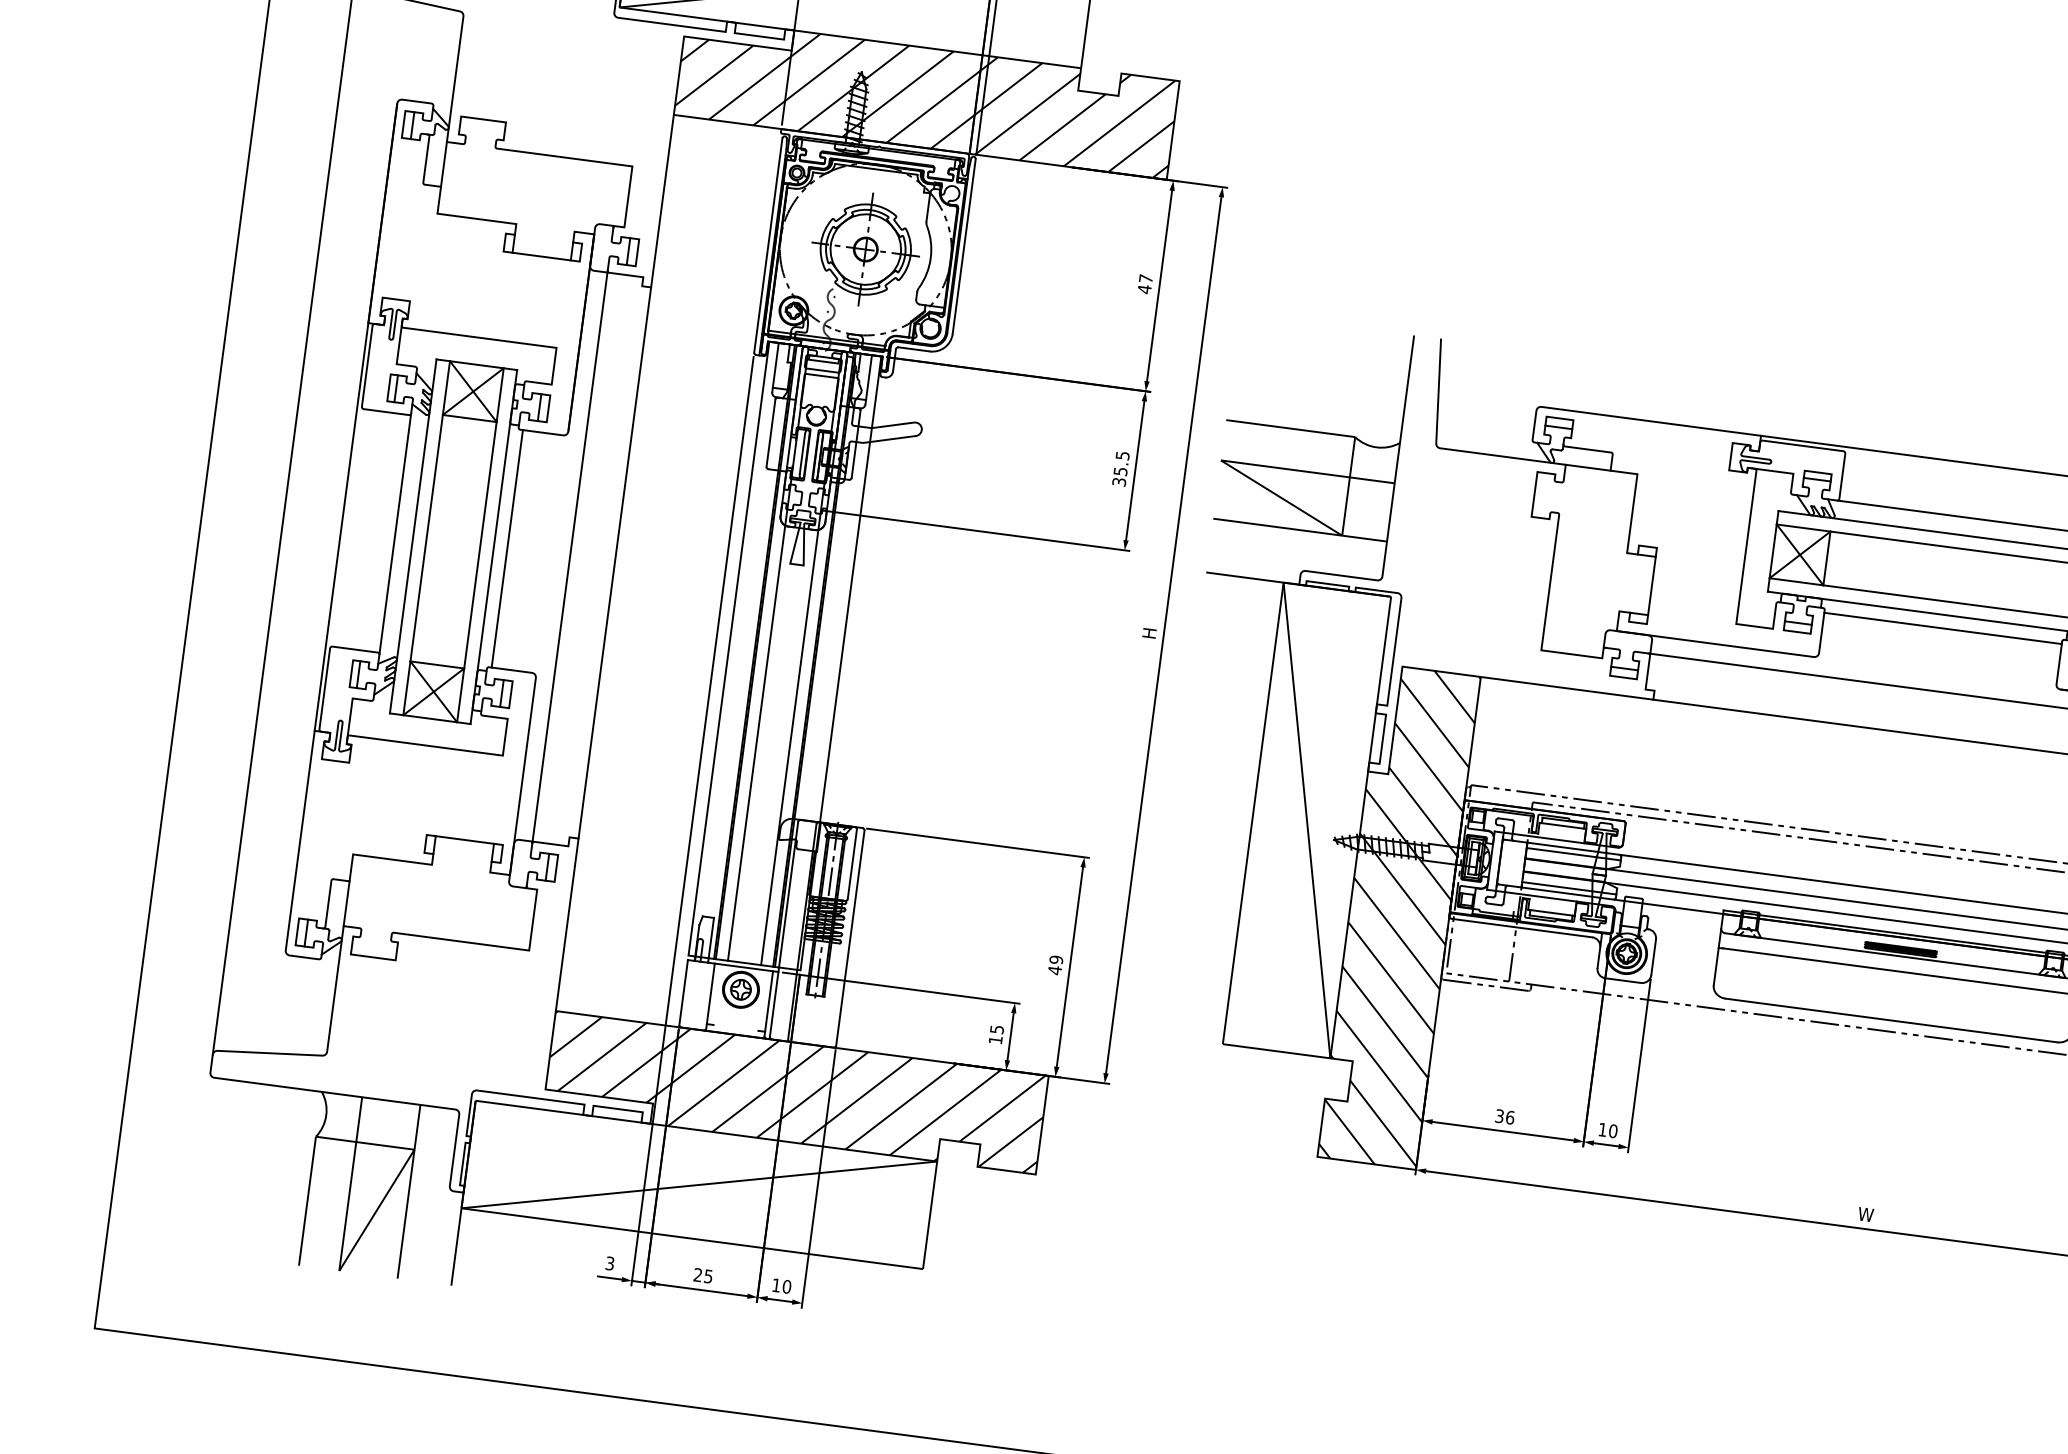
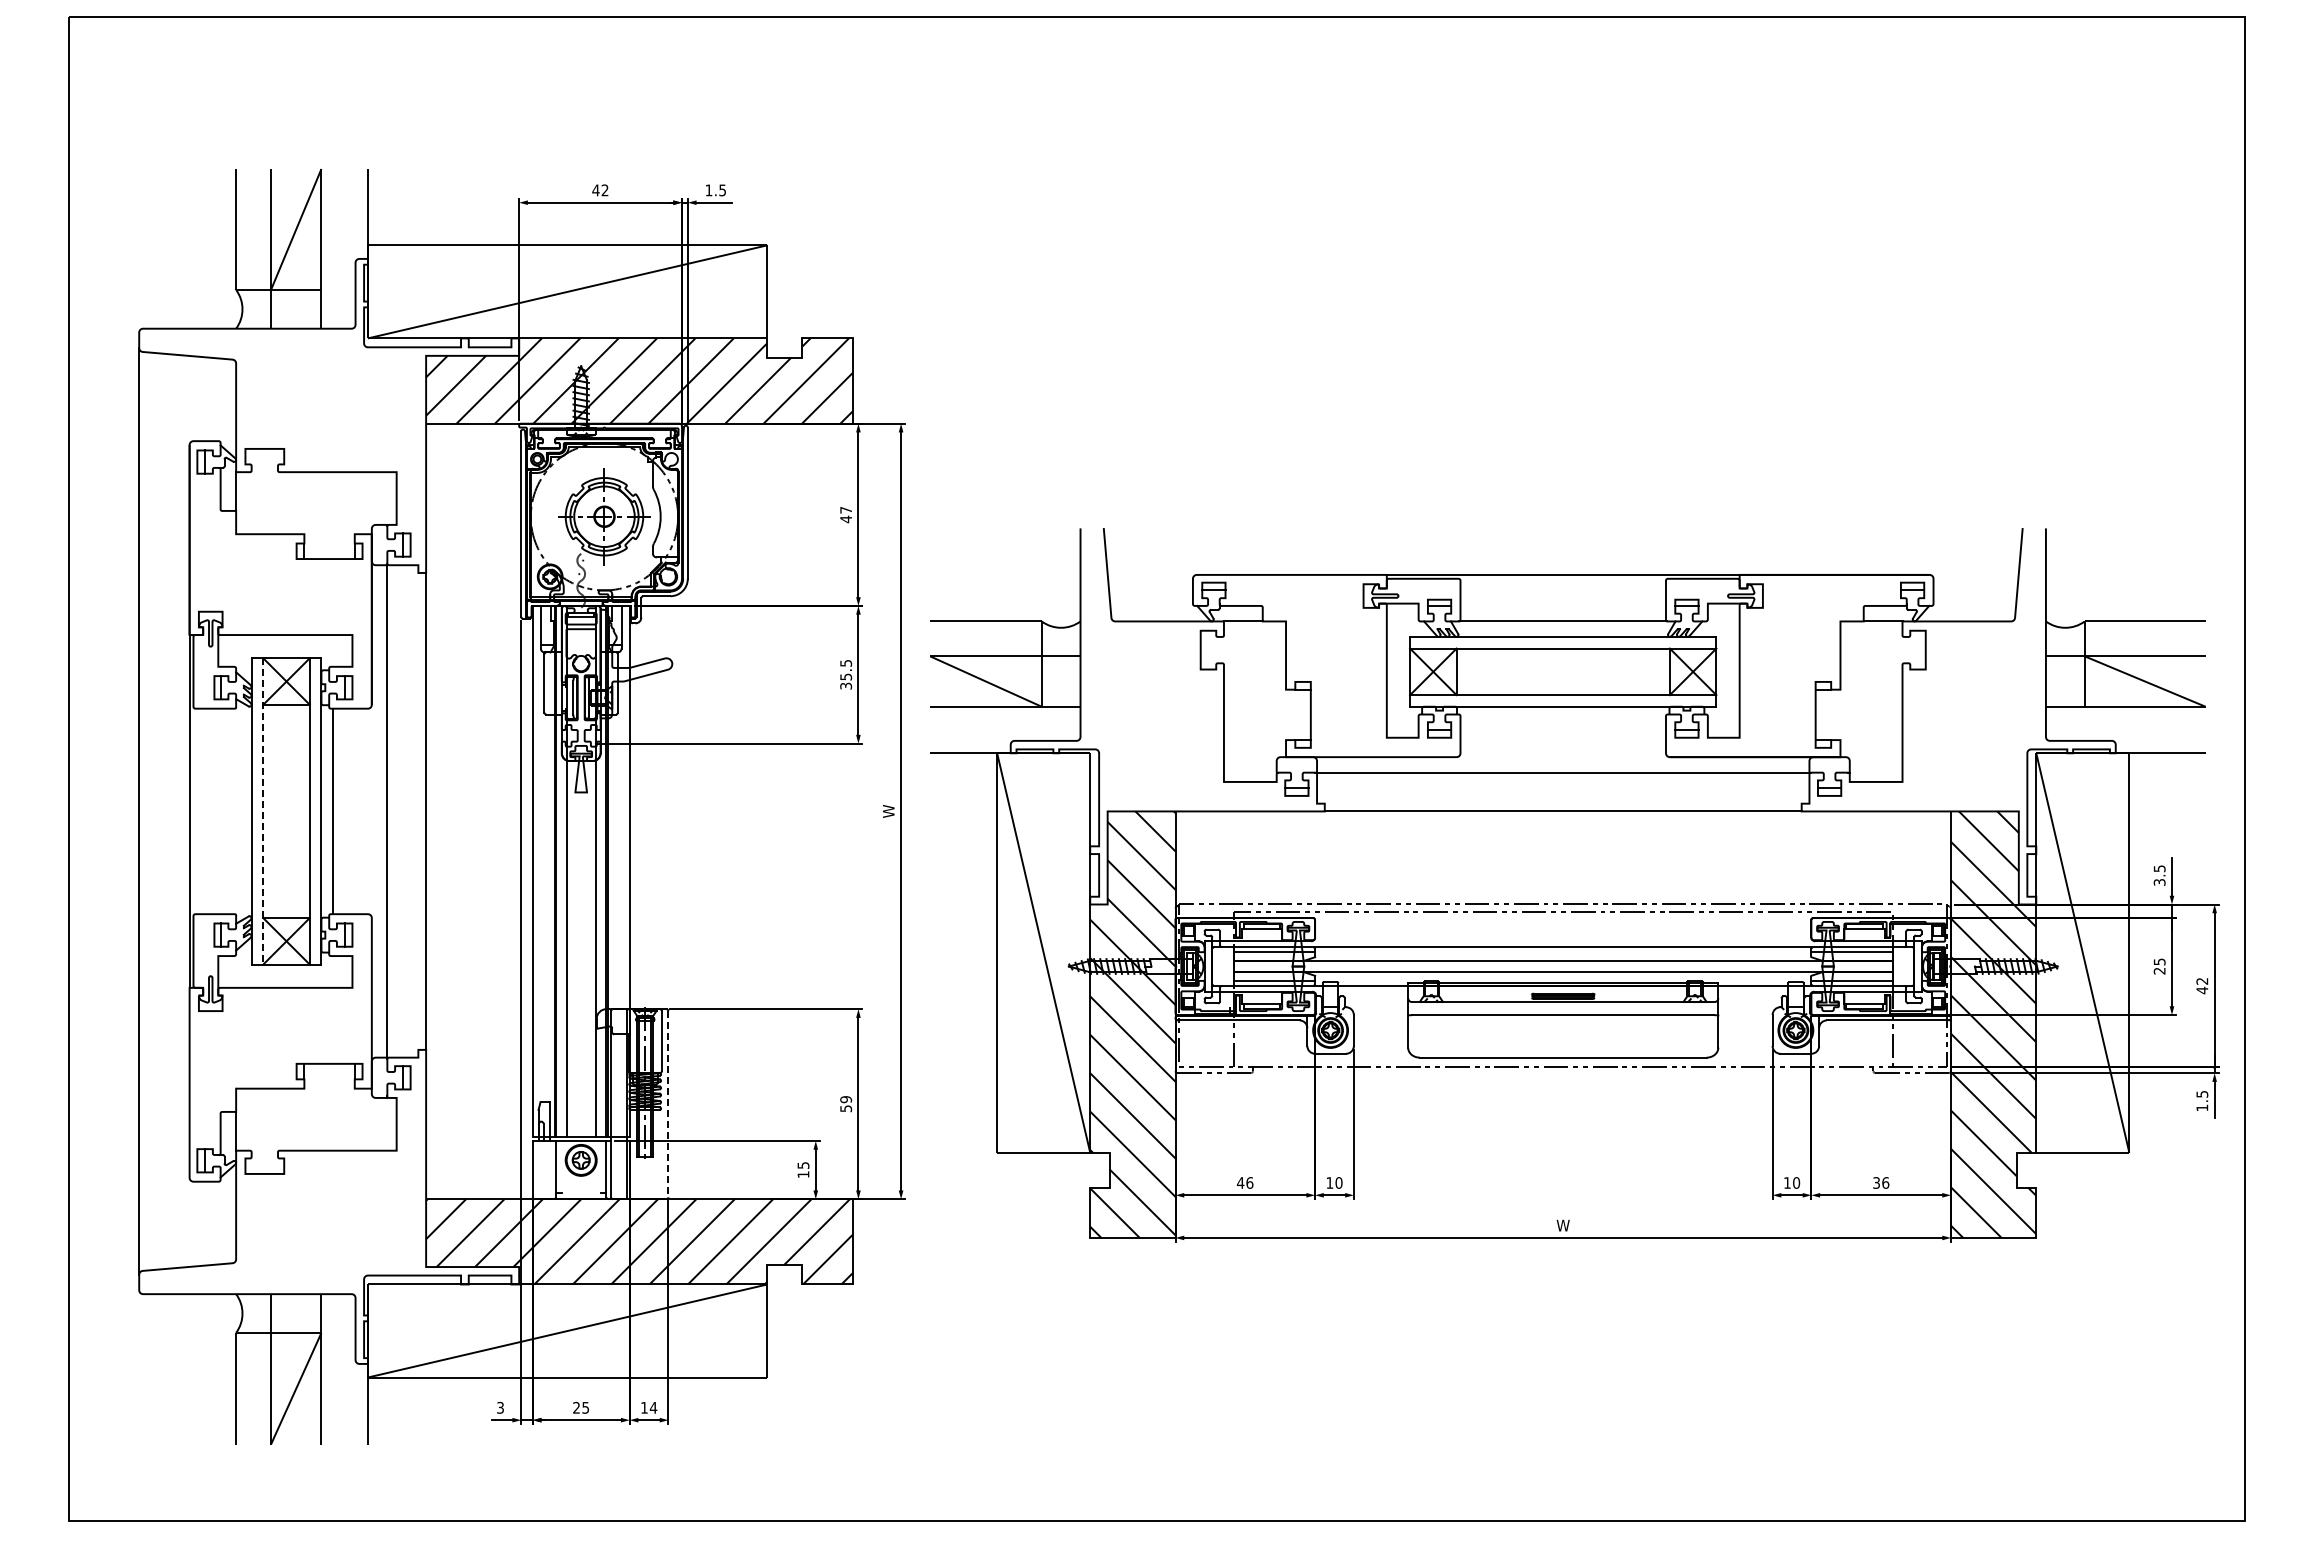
line: (395, 534) -> (236, 811), removed
line: (426, 538) -> (263, 811), solid -> dashed
line: (1942, 628) -> (1562, 718), removed
text: (1149, 633) -> (888, 811), H -> W
line: (850, 938) -> (668, 1104), solid -> dashed
text: (1055, 970) -> (846, 1108), 49 -> 59
text: (1499, 1115) -> (1240, 1182), 36 -> 46
text: (786, 1286) -> (653, 1407), 10 -> 14

